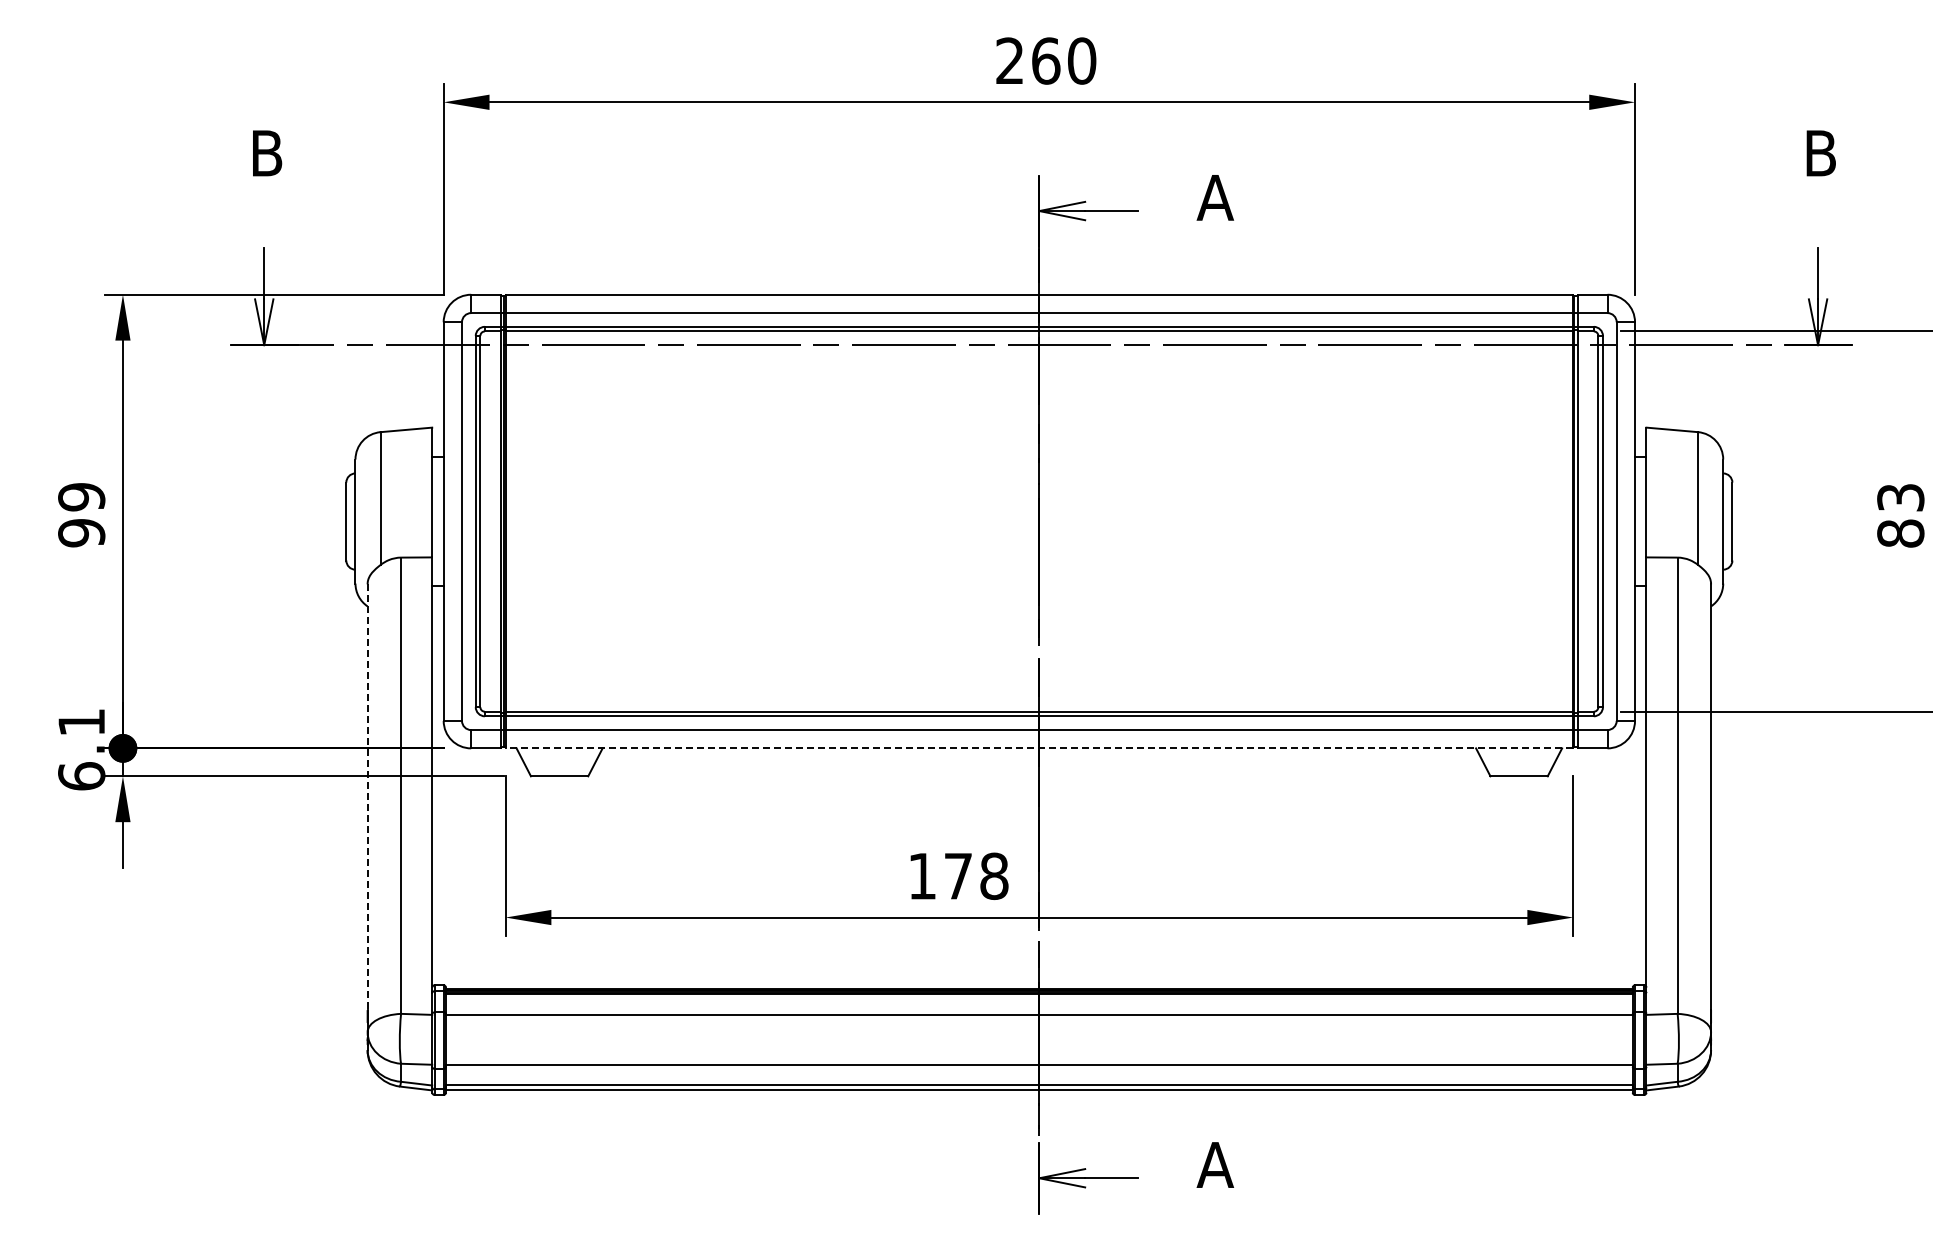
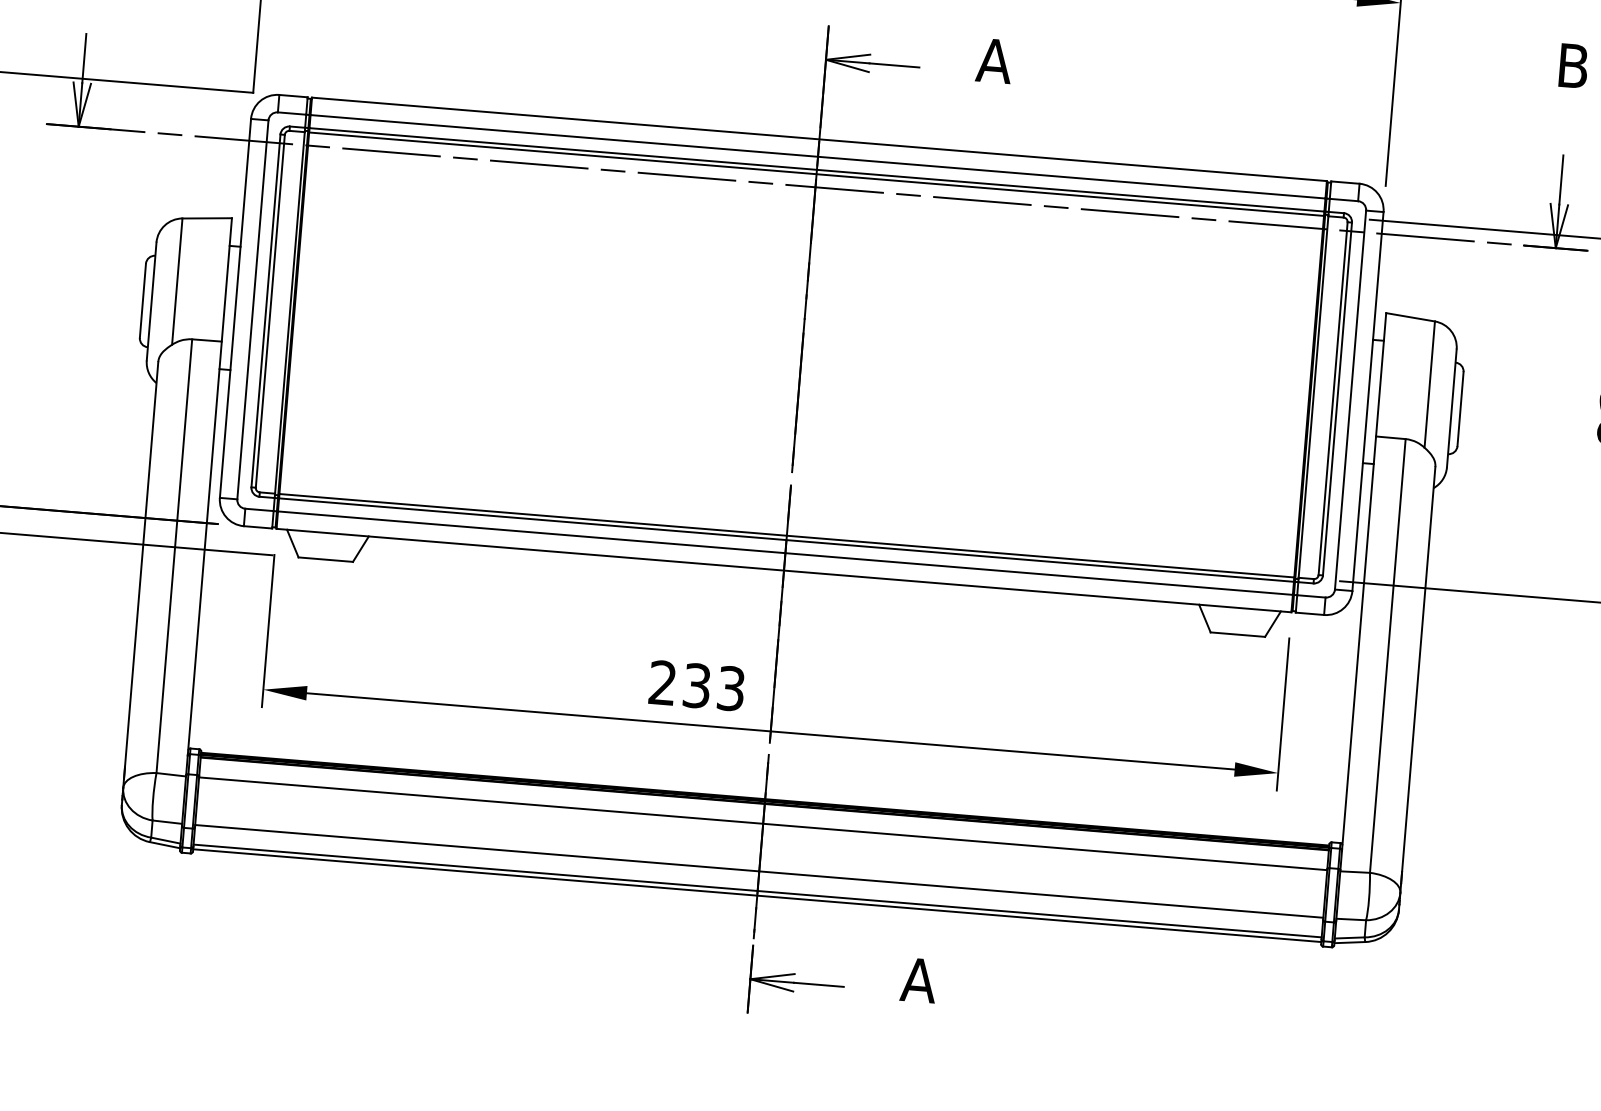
line: (1039, 748) -> (784, 570), dashed -> solid
line: (367, 797) -> (141, 564), dashed -> solid
text: (958, 876) -> (697, 686), 178 -> 233

